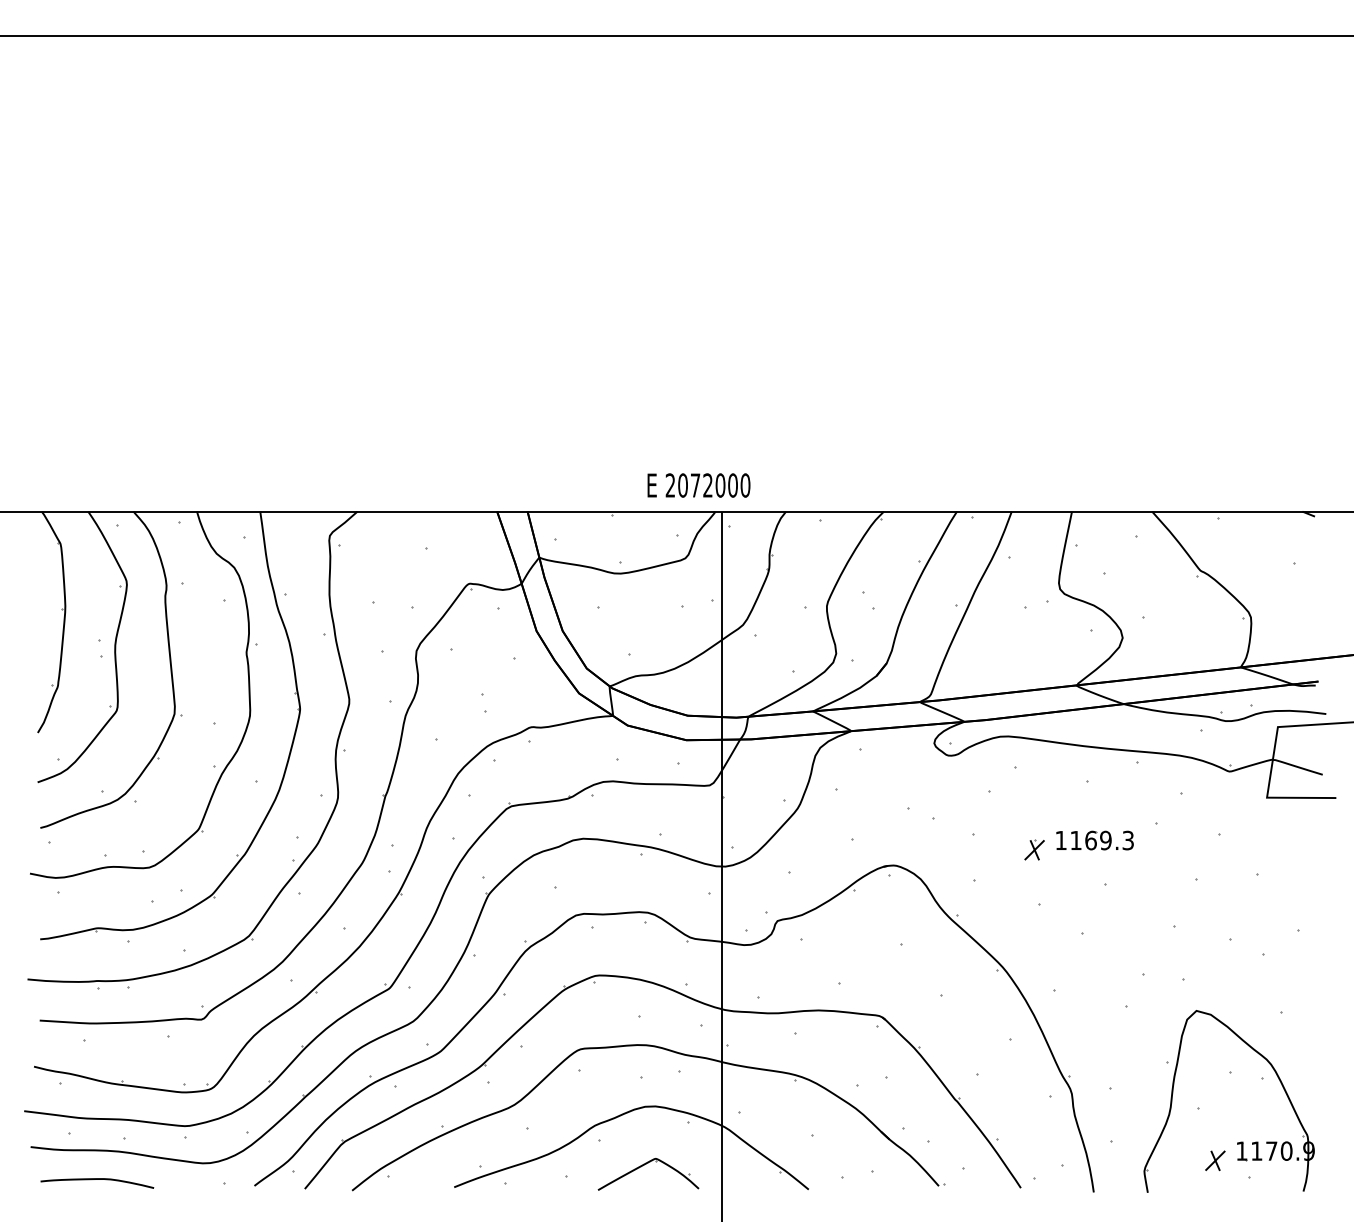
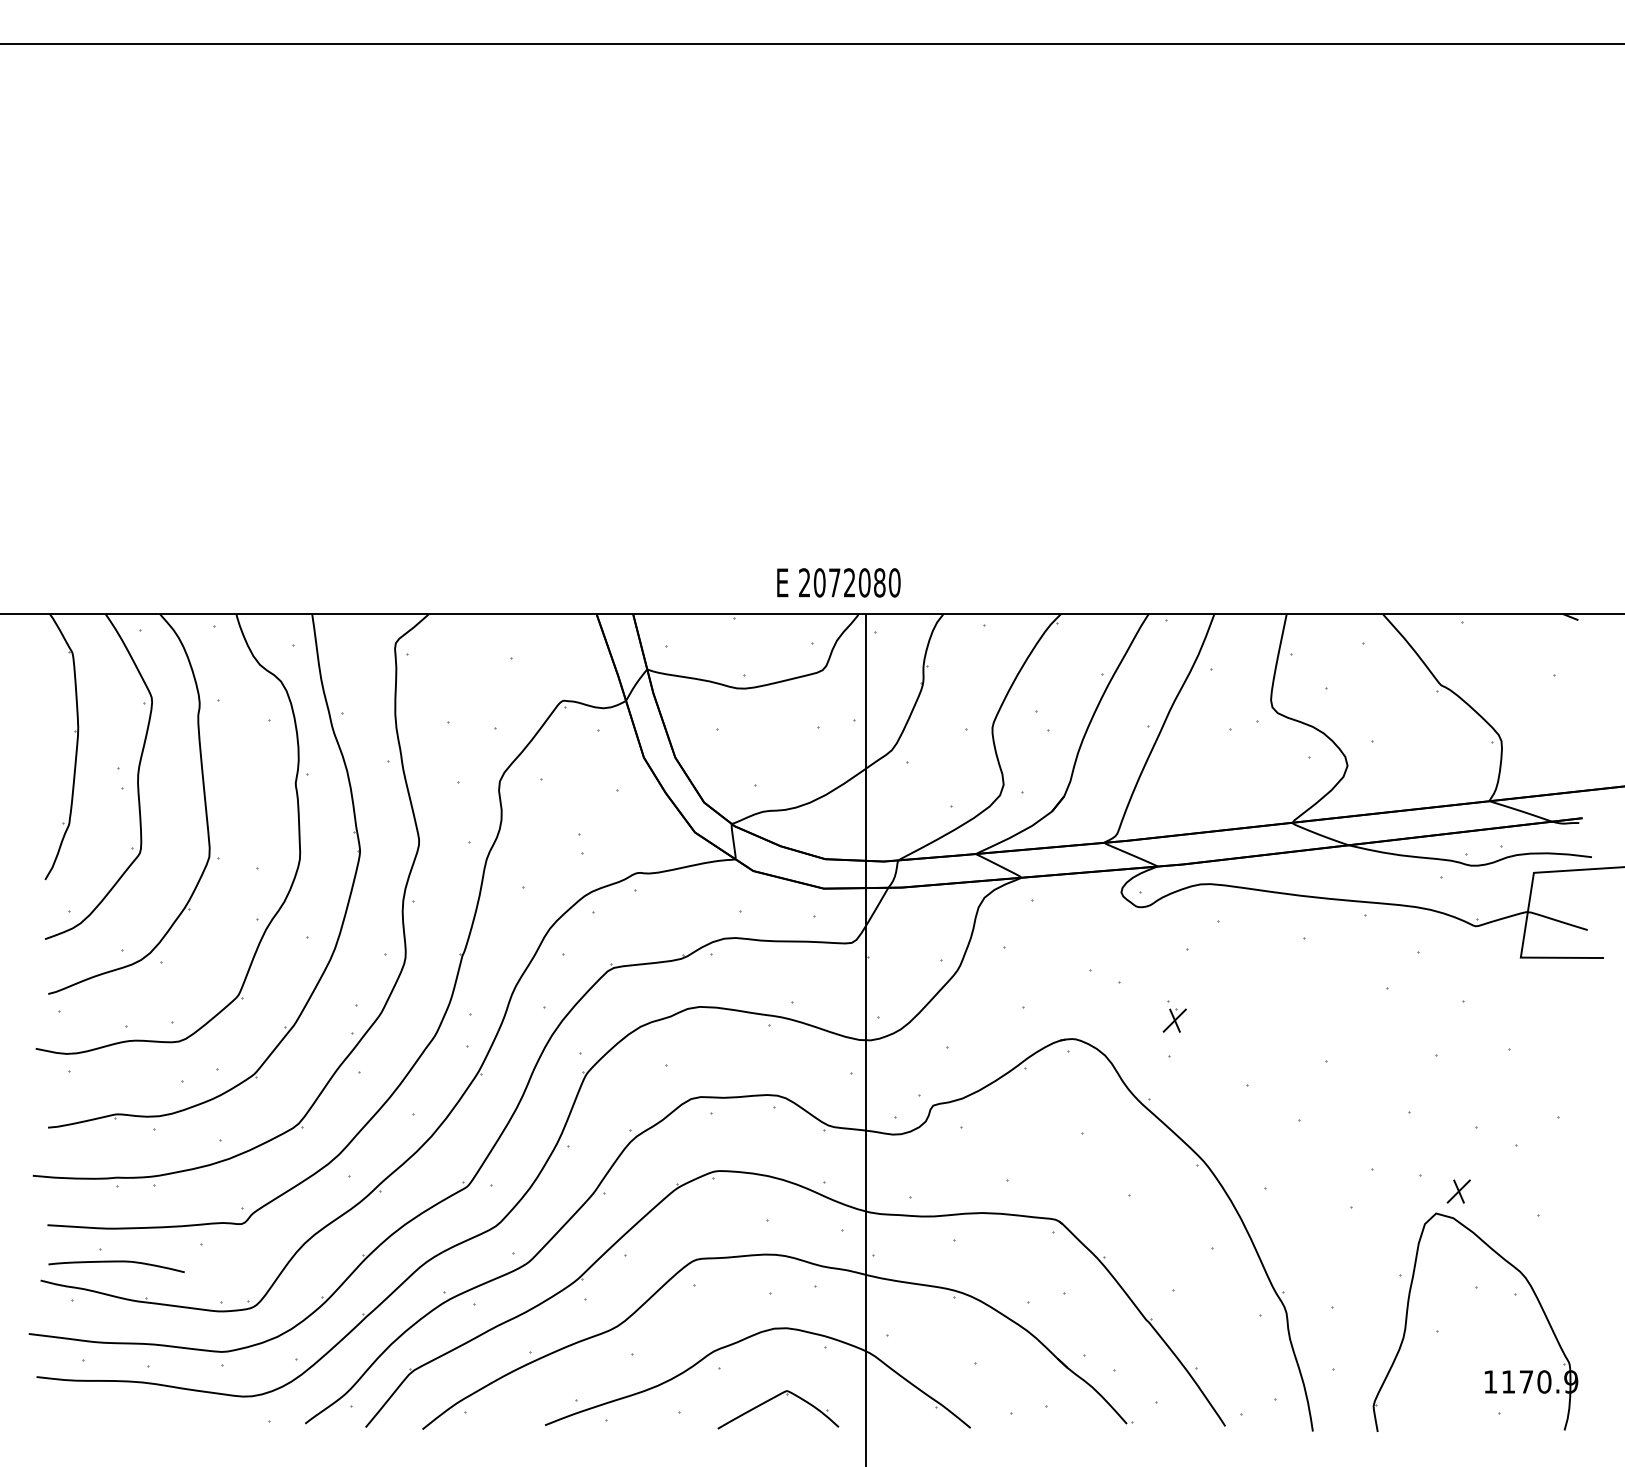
text: (732, 485) -> (879, 582), 2072000 -> 2072080
part: (1094, 840) -> (1313, 1008), removed
part: (1034, 850) -> (1174, 1020), moved
part: (1215, 1160) -> (1458, 1191), moved
curve: (97, 1179) -> (116, 1262), moved

